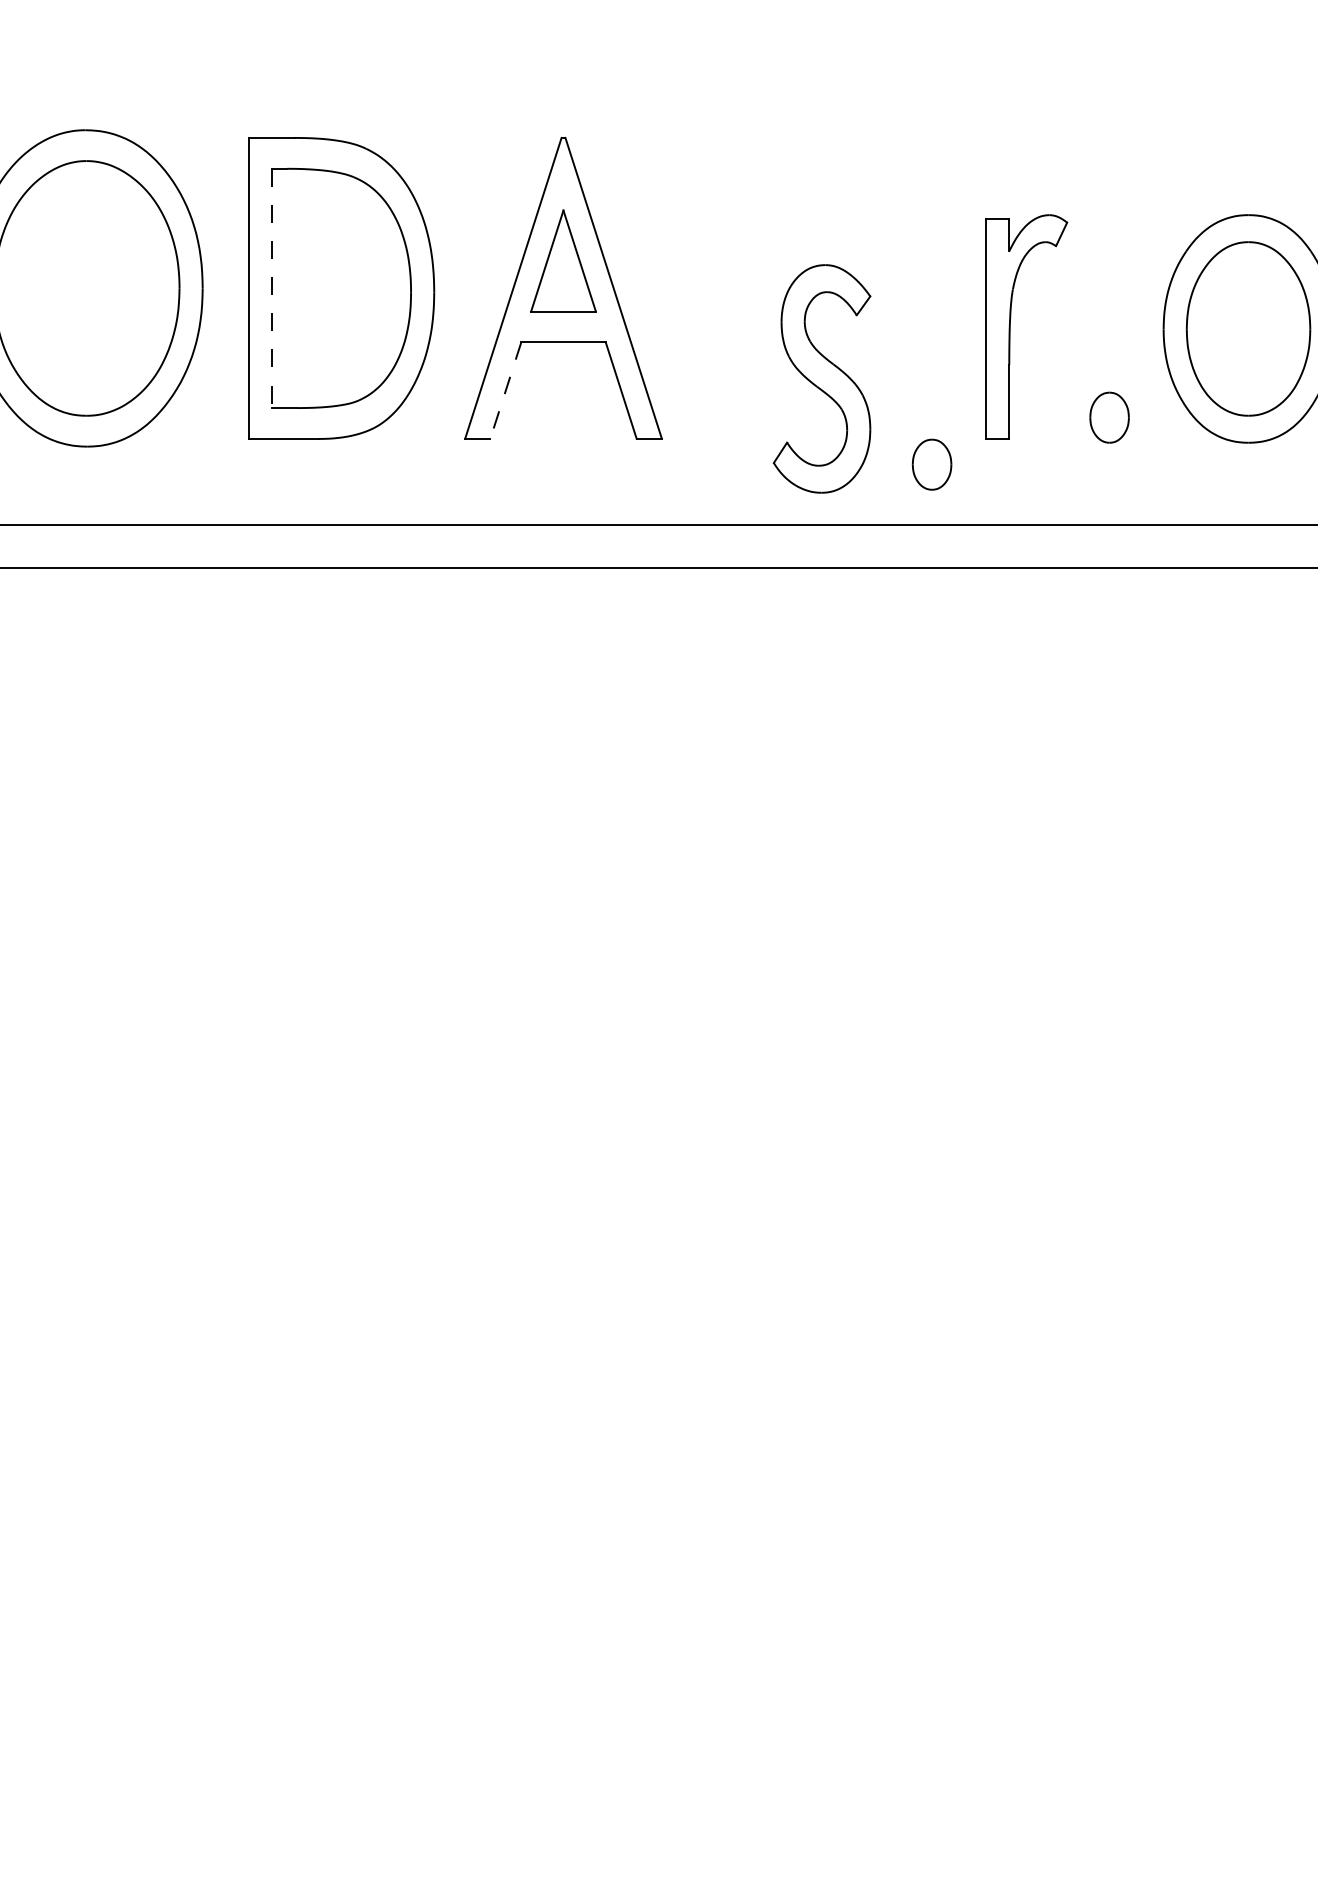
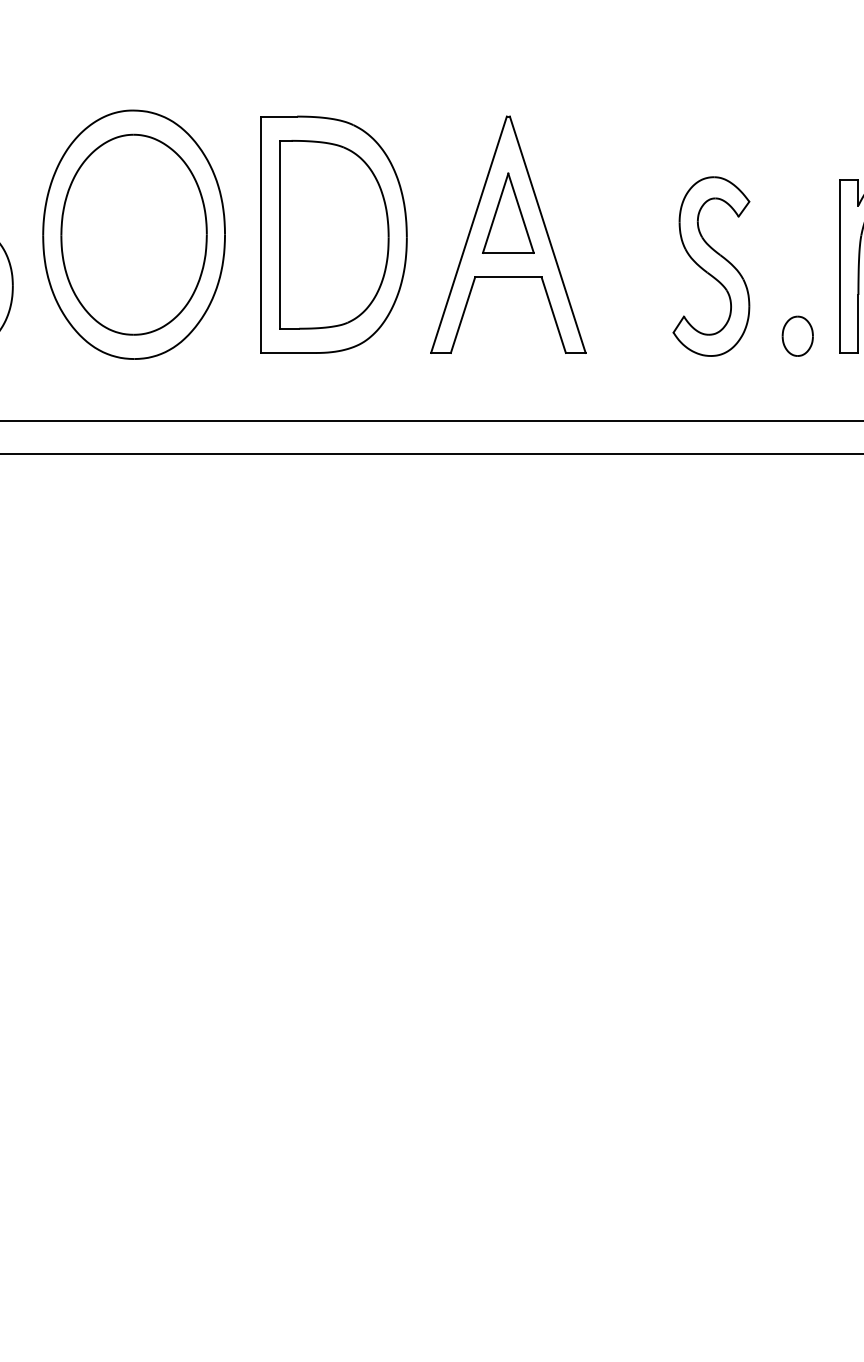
line: (272, 288) -> (279, 234), dashed -> solid
part: (821, 378) -> (710, 266), moved
line: (505, 390) -> (462, 314), dashed -> solid
part: (931, 464) -> (797, 336), moved

